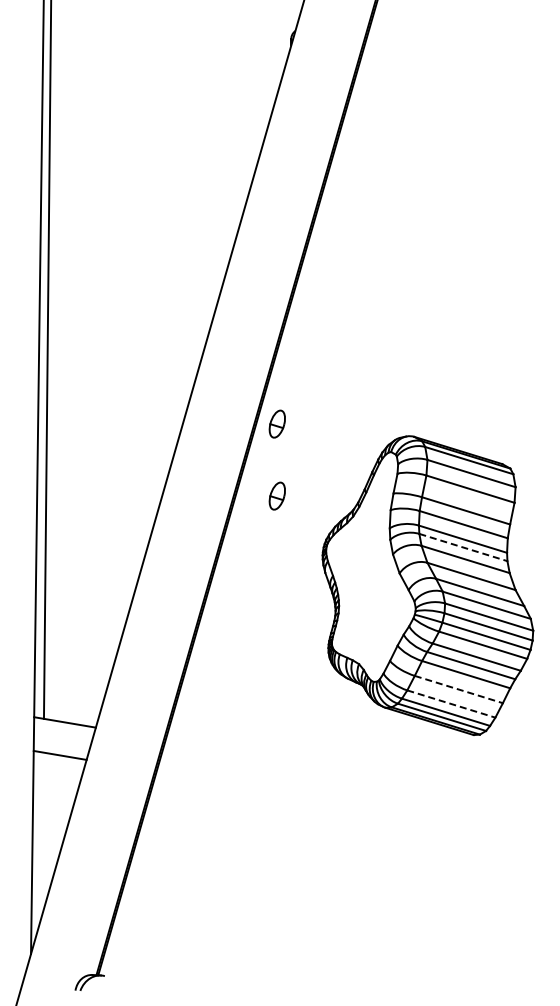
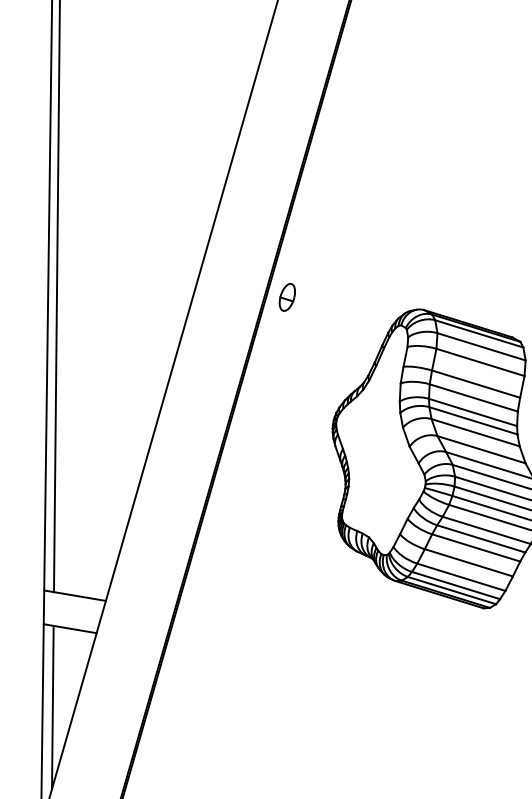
part: (276, 495) -> (286, 368), removed
line: (463, 547) -> (473, 420), dashed -> solid
line: (459, 689) -> (469, 562), dashed -> solid
line: (451, 704) -> (461, 577), dashed -> solid
line: (42, 833) -> (52, 706), added

